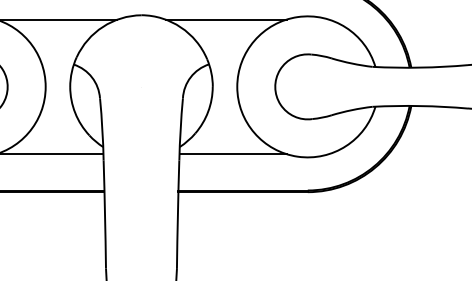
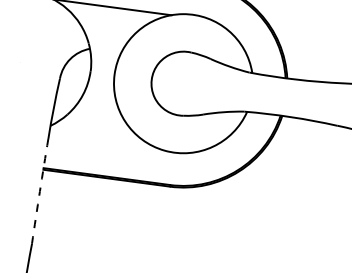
line: (232, 154) -> (101, 139), removed
arc: (177, 214) -> (39, 191), solid -> dashed

